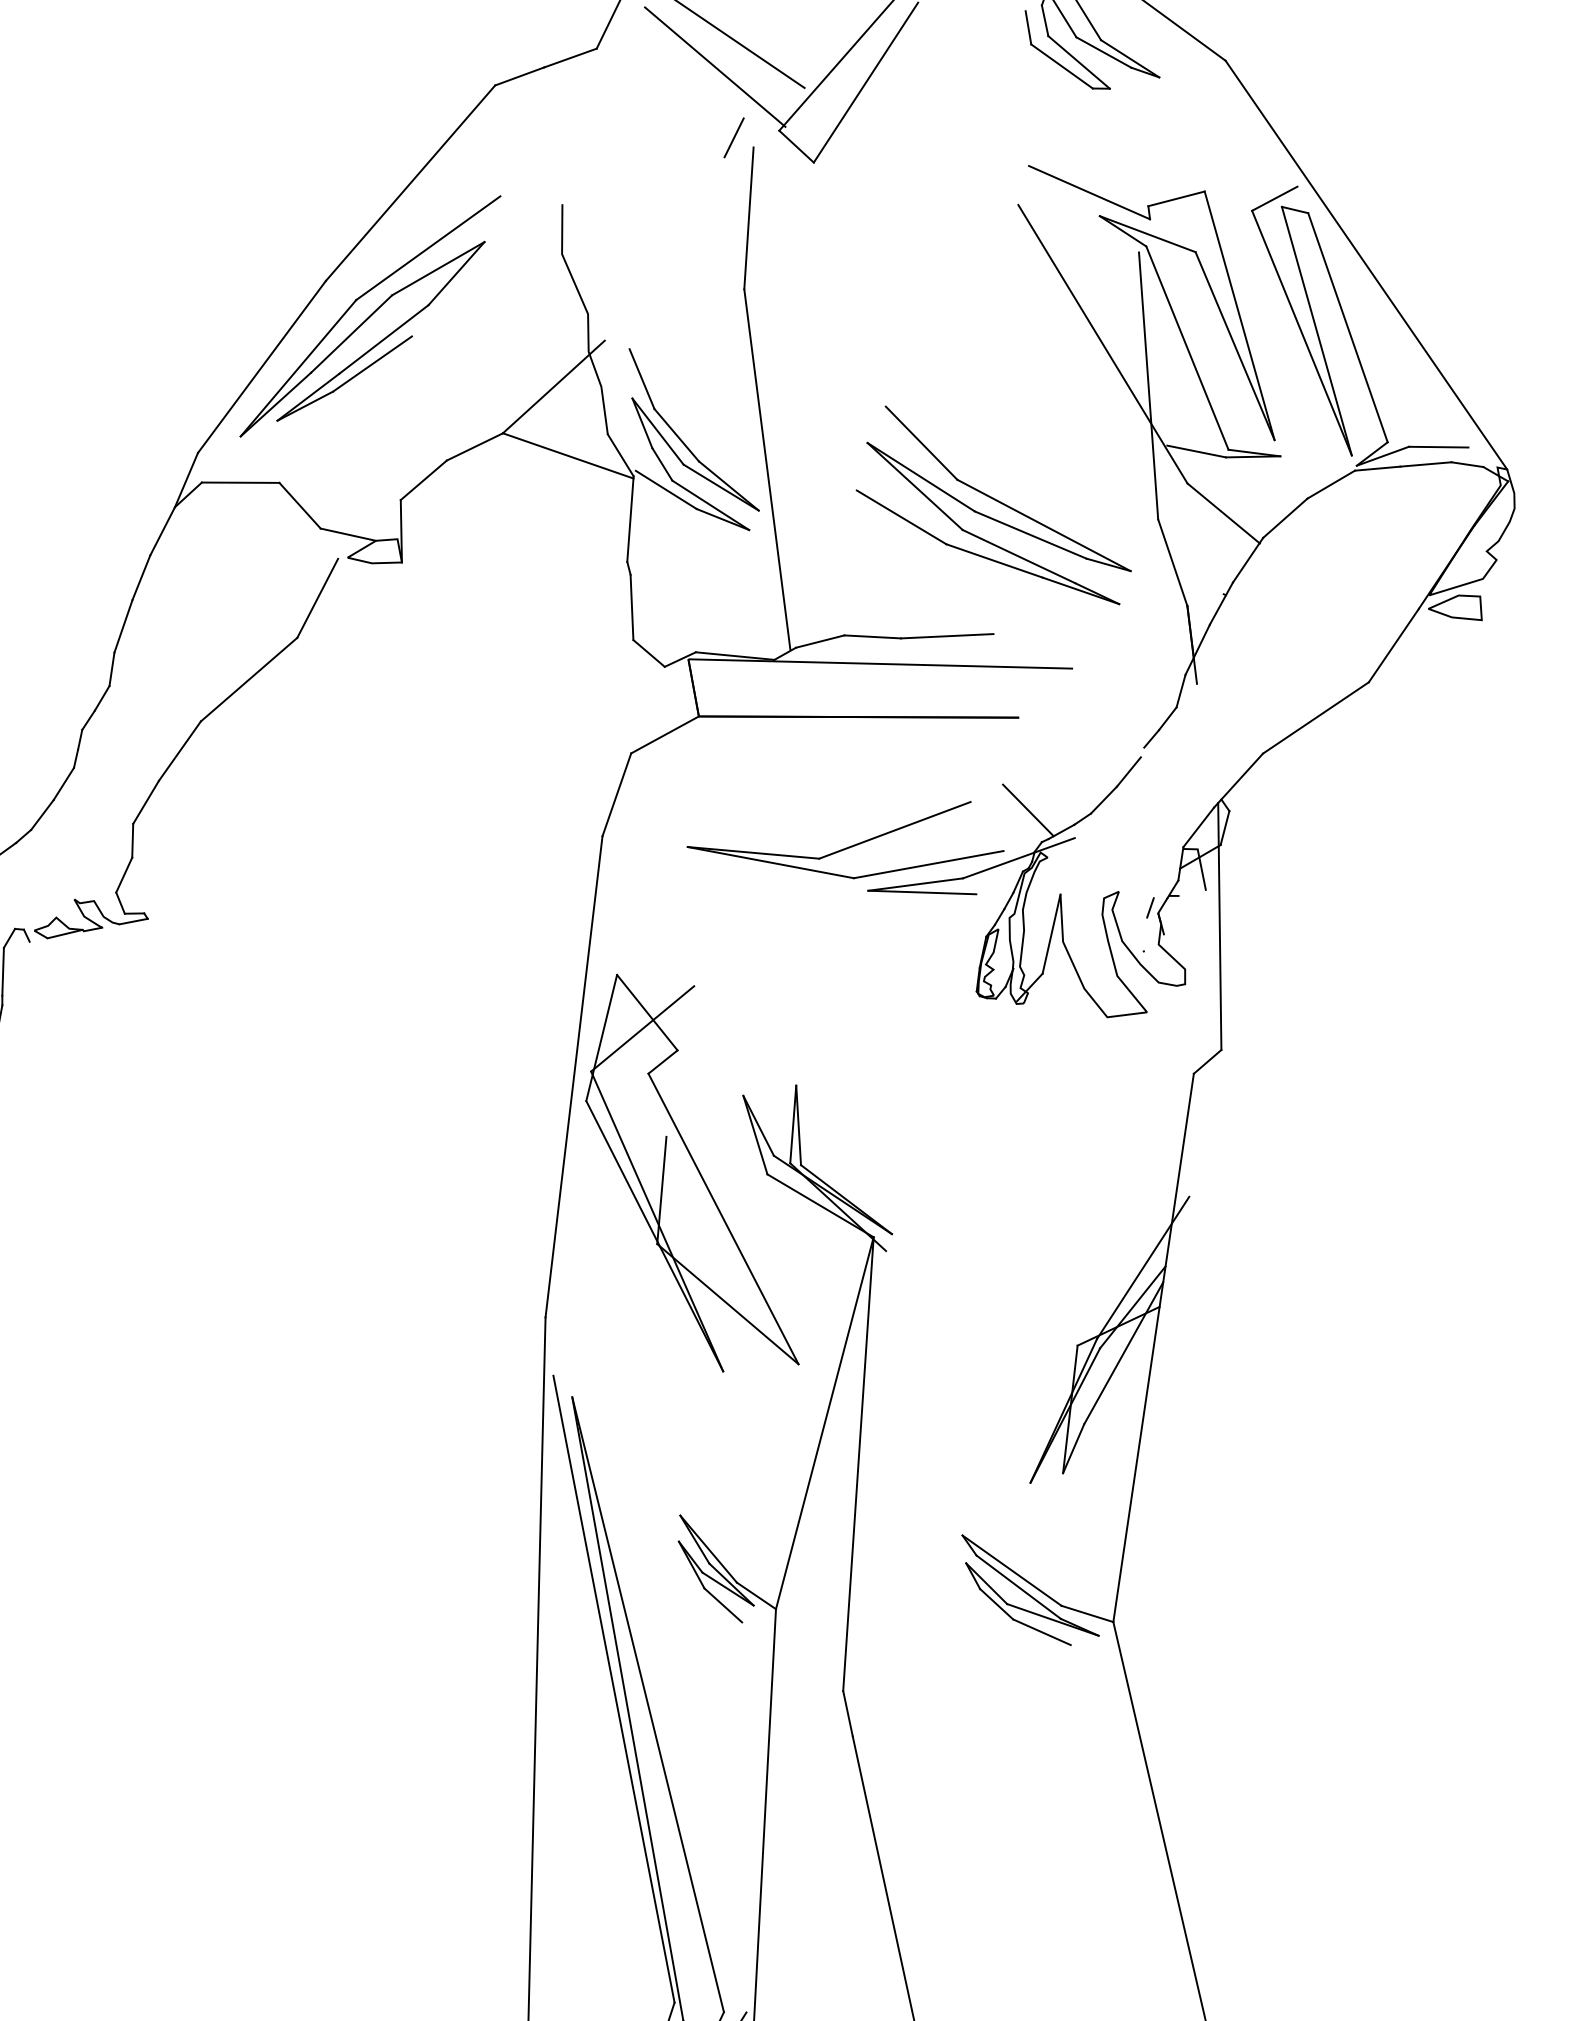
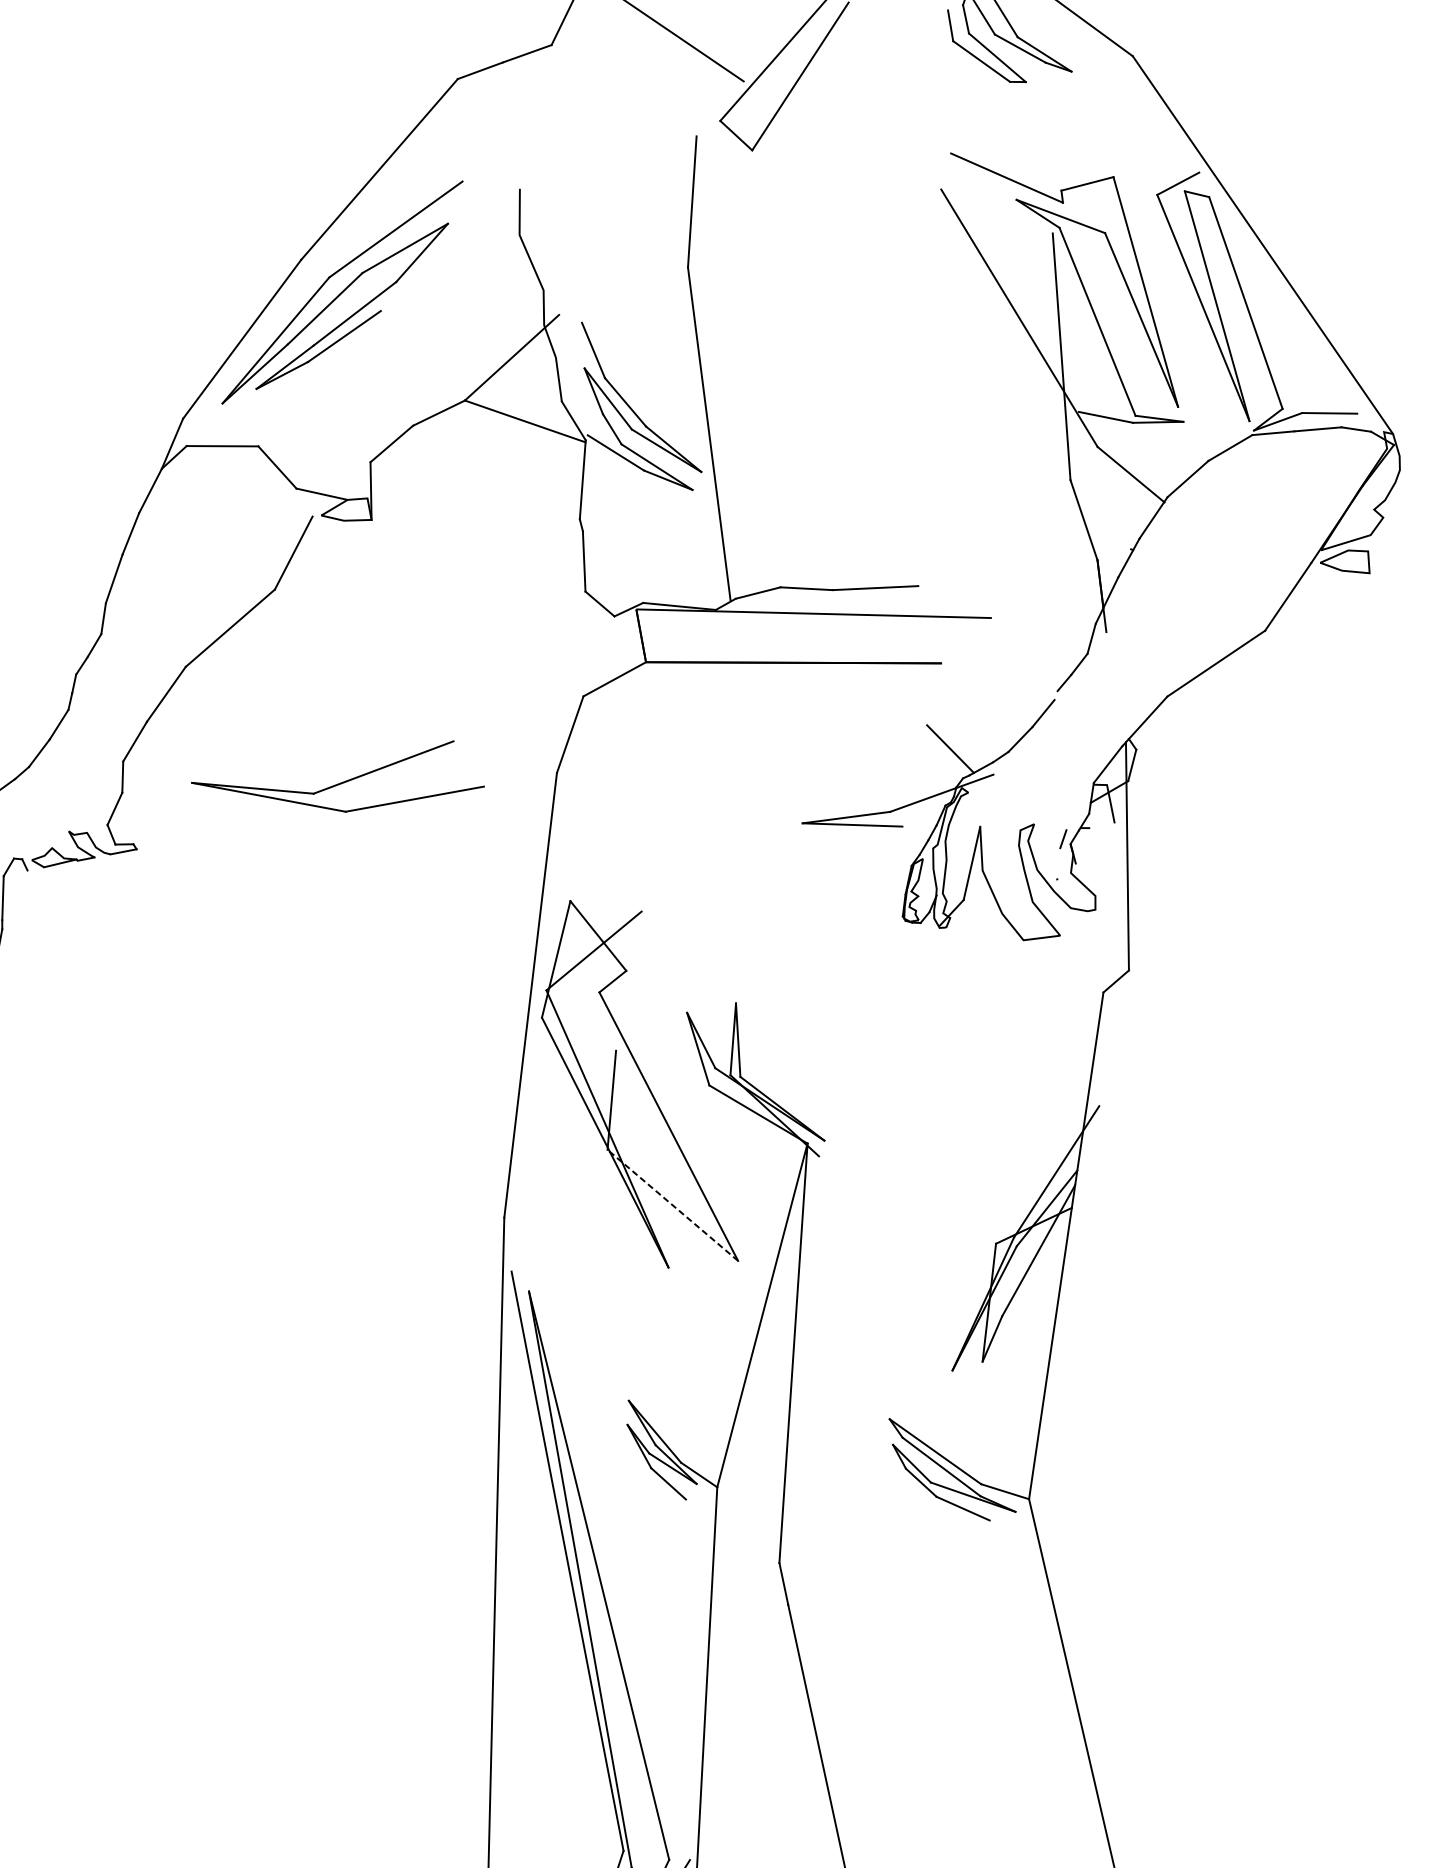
line: (715, 66) -> (661, 61), removed
line: (733, 137) -> (678, 127), removed
part: (993, 505) -> (918, 467), removed
part: (848, 846) -> (340, 782), moved
line: (727, 1304) -> (672, 1205), solid -> dashed

